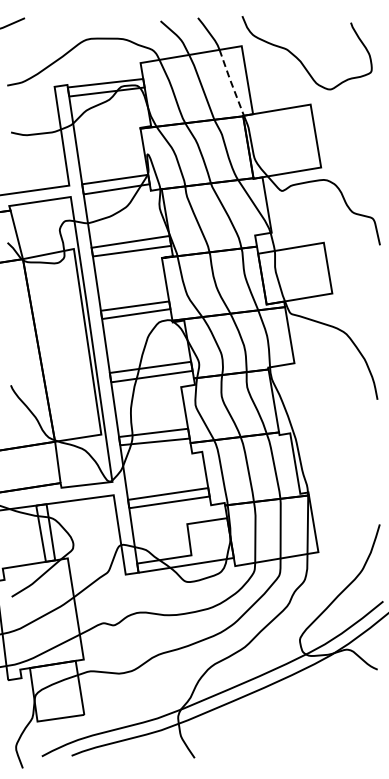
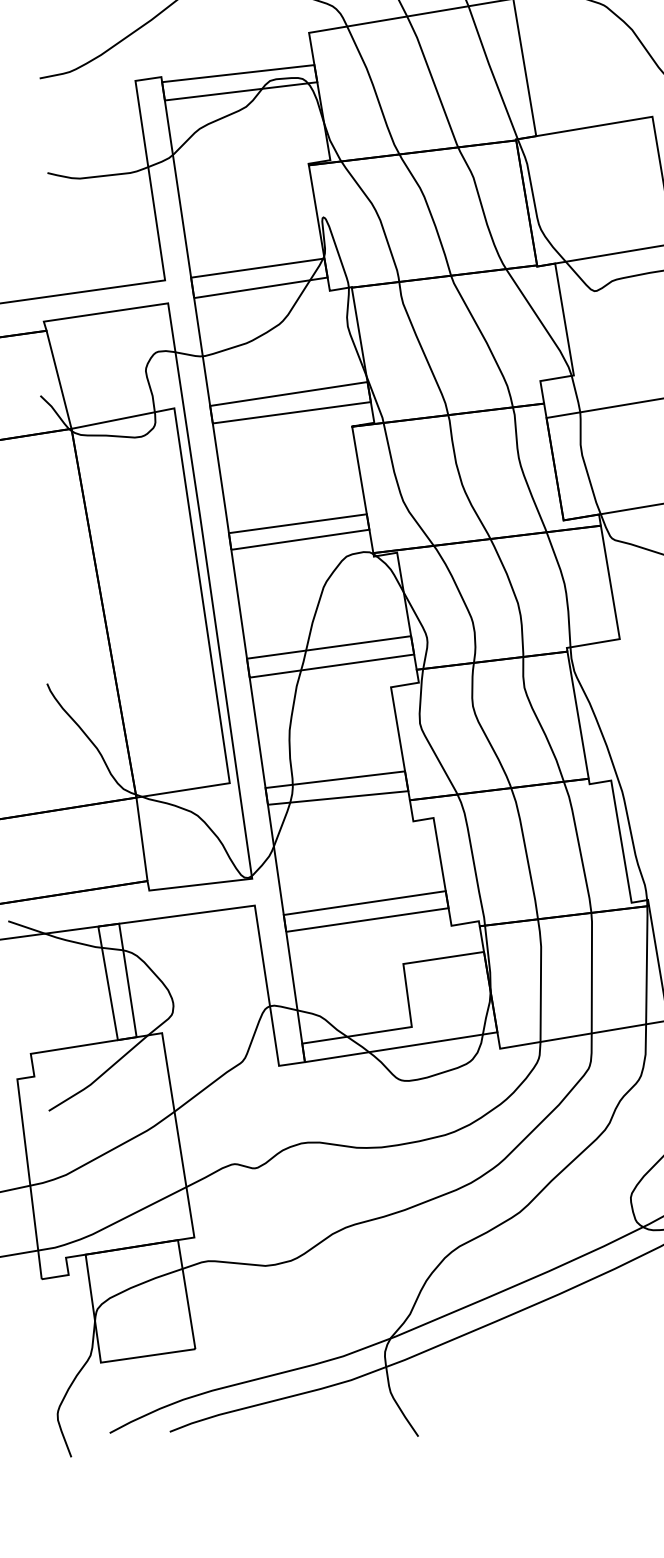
line: (231, 82) -> (492, 72), dashed -> solid

